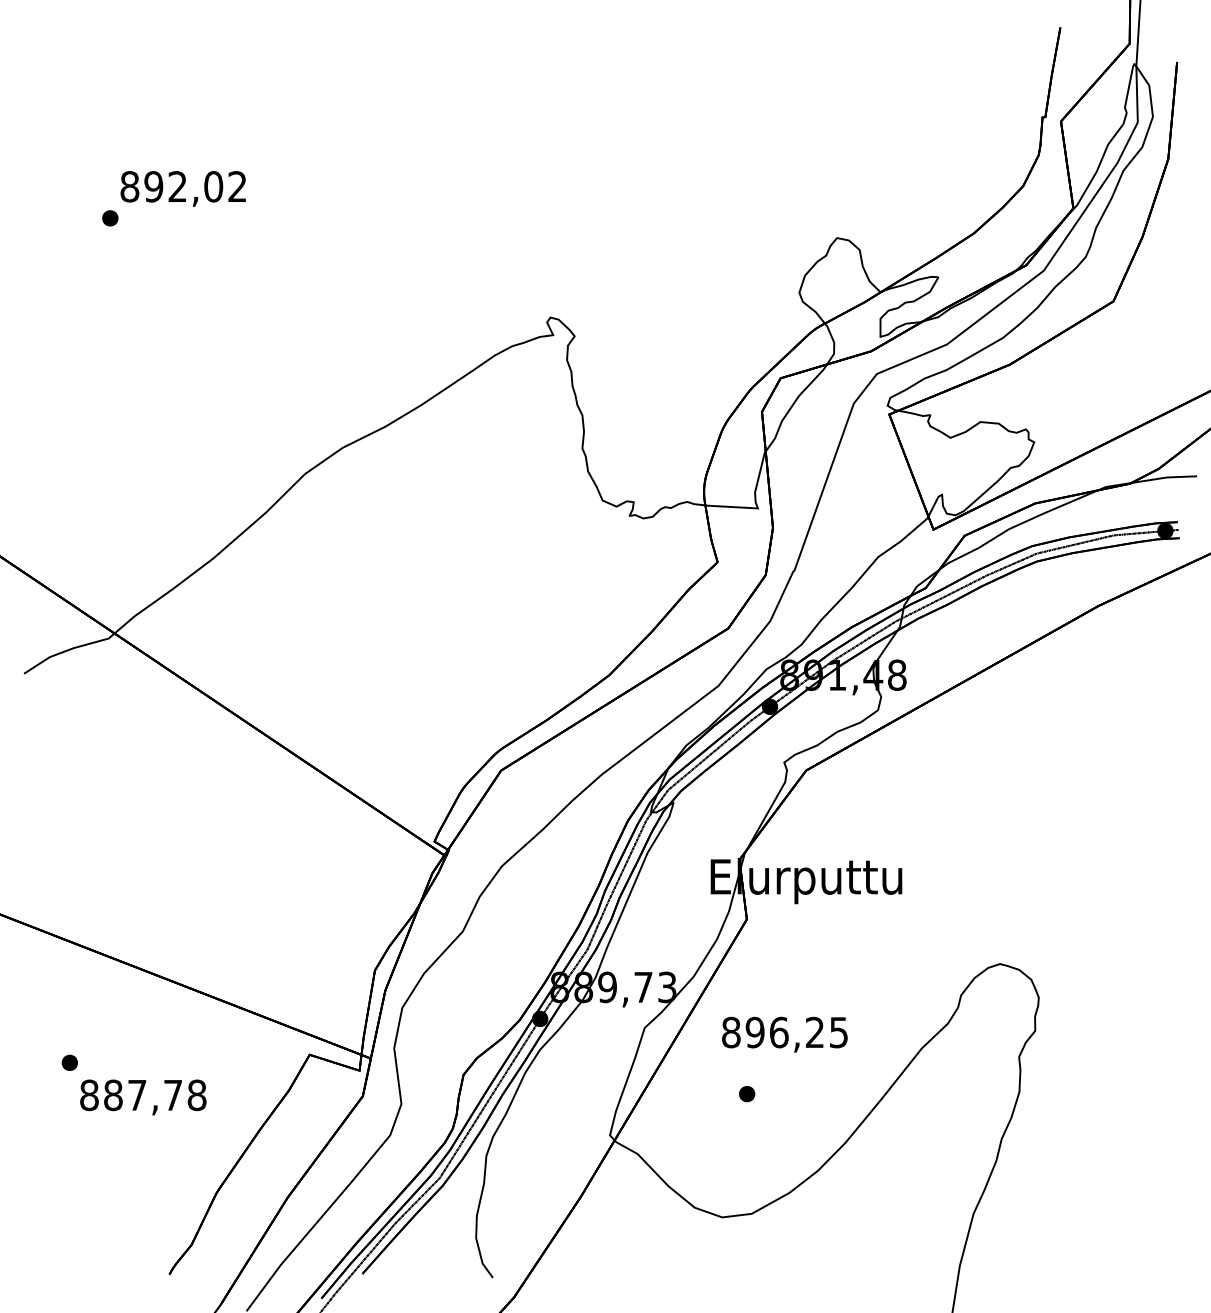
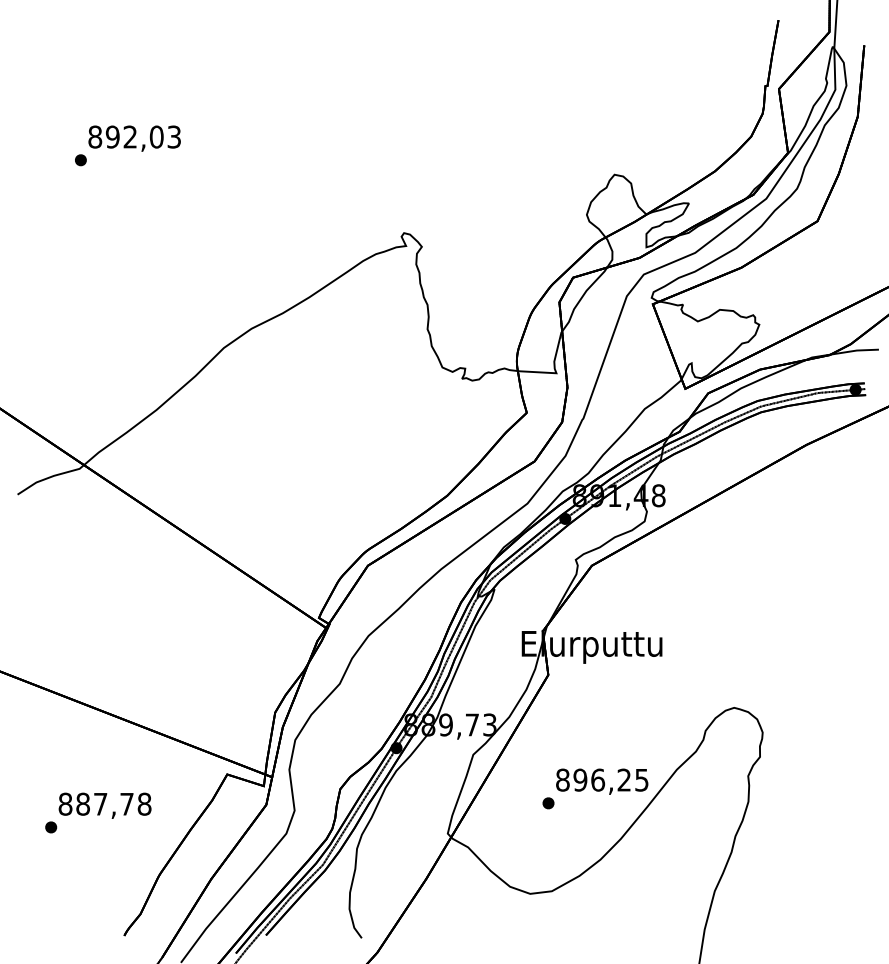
text: (236, 185) -> (173, 136), 892,02 -> 892,03
text: (785, 1034) -> (602, 781), moved
part: (70, 1062) -> (51, 827), moved

